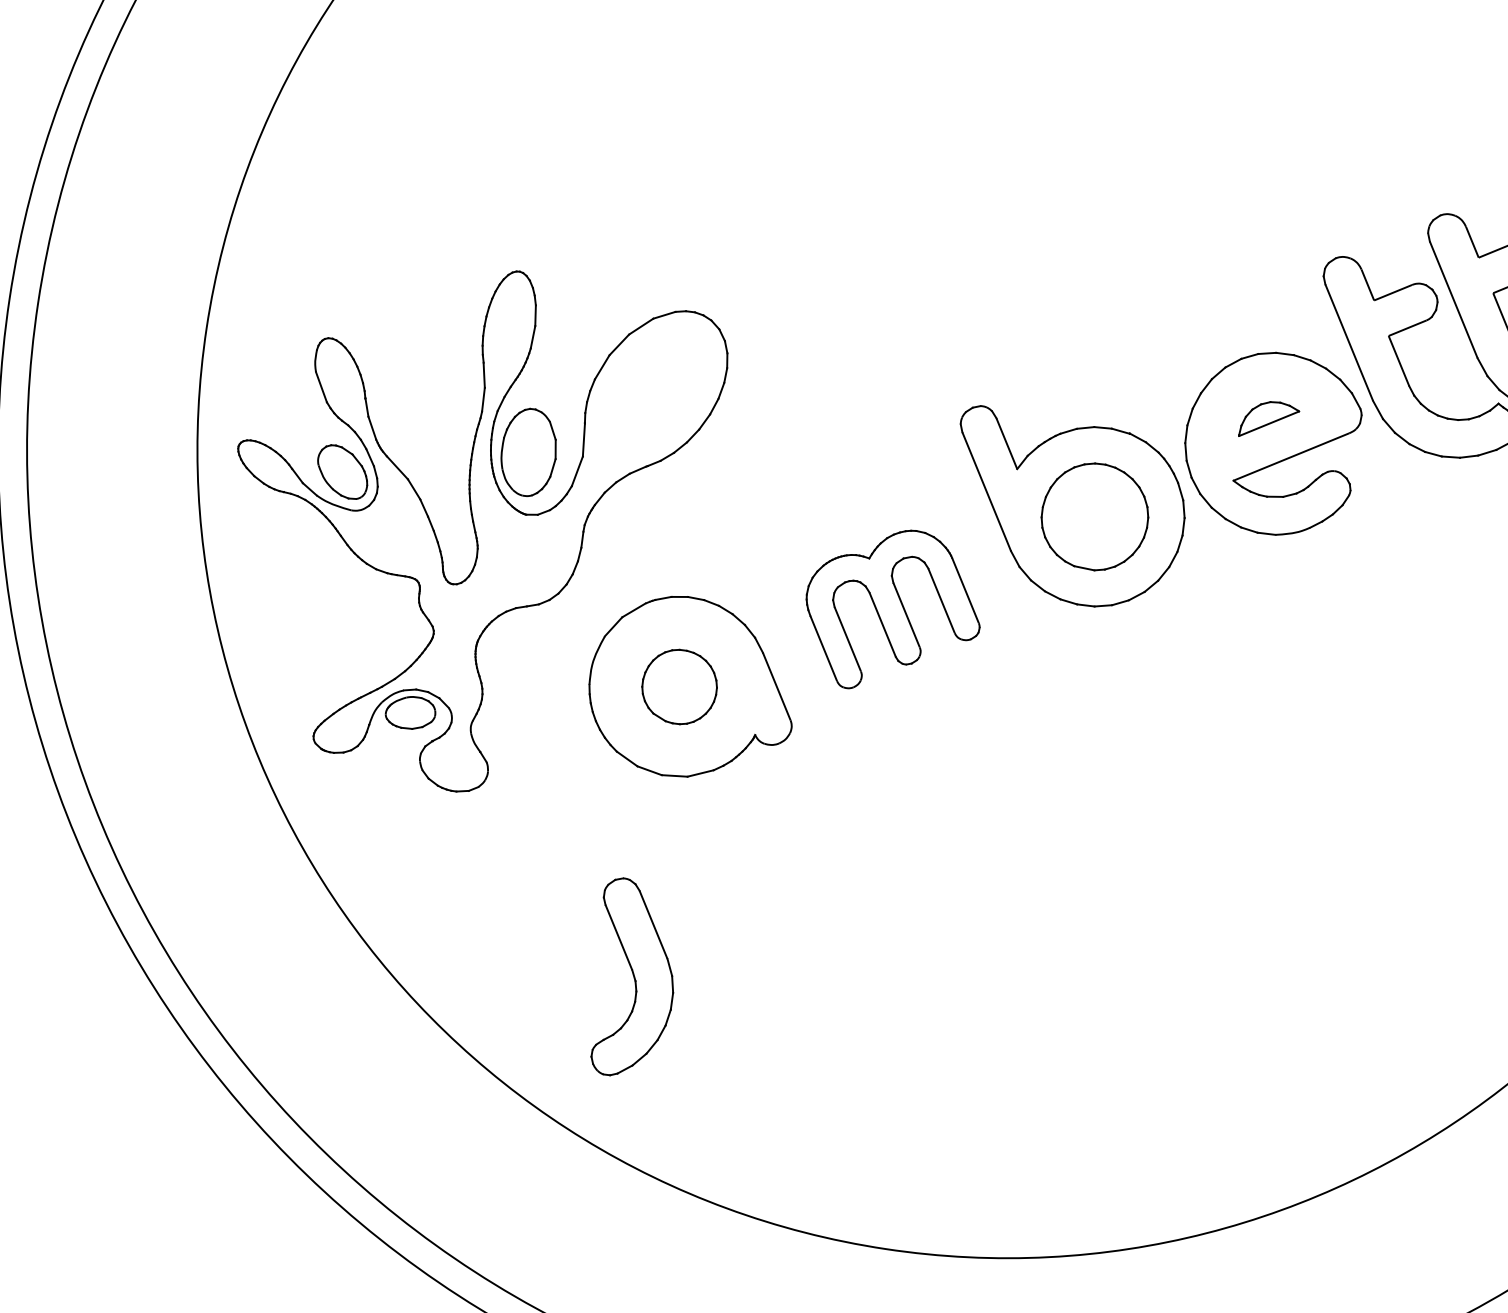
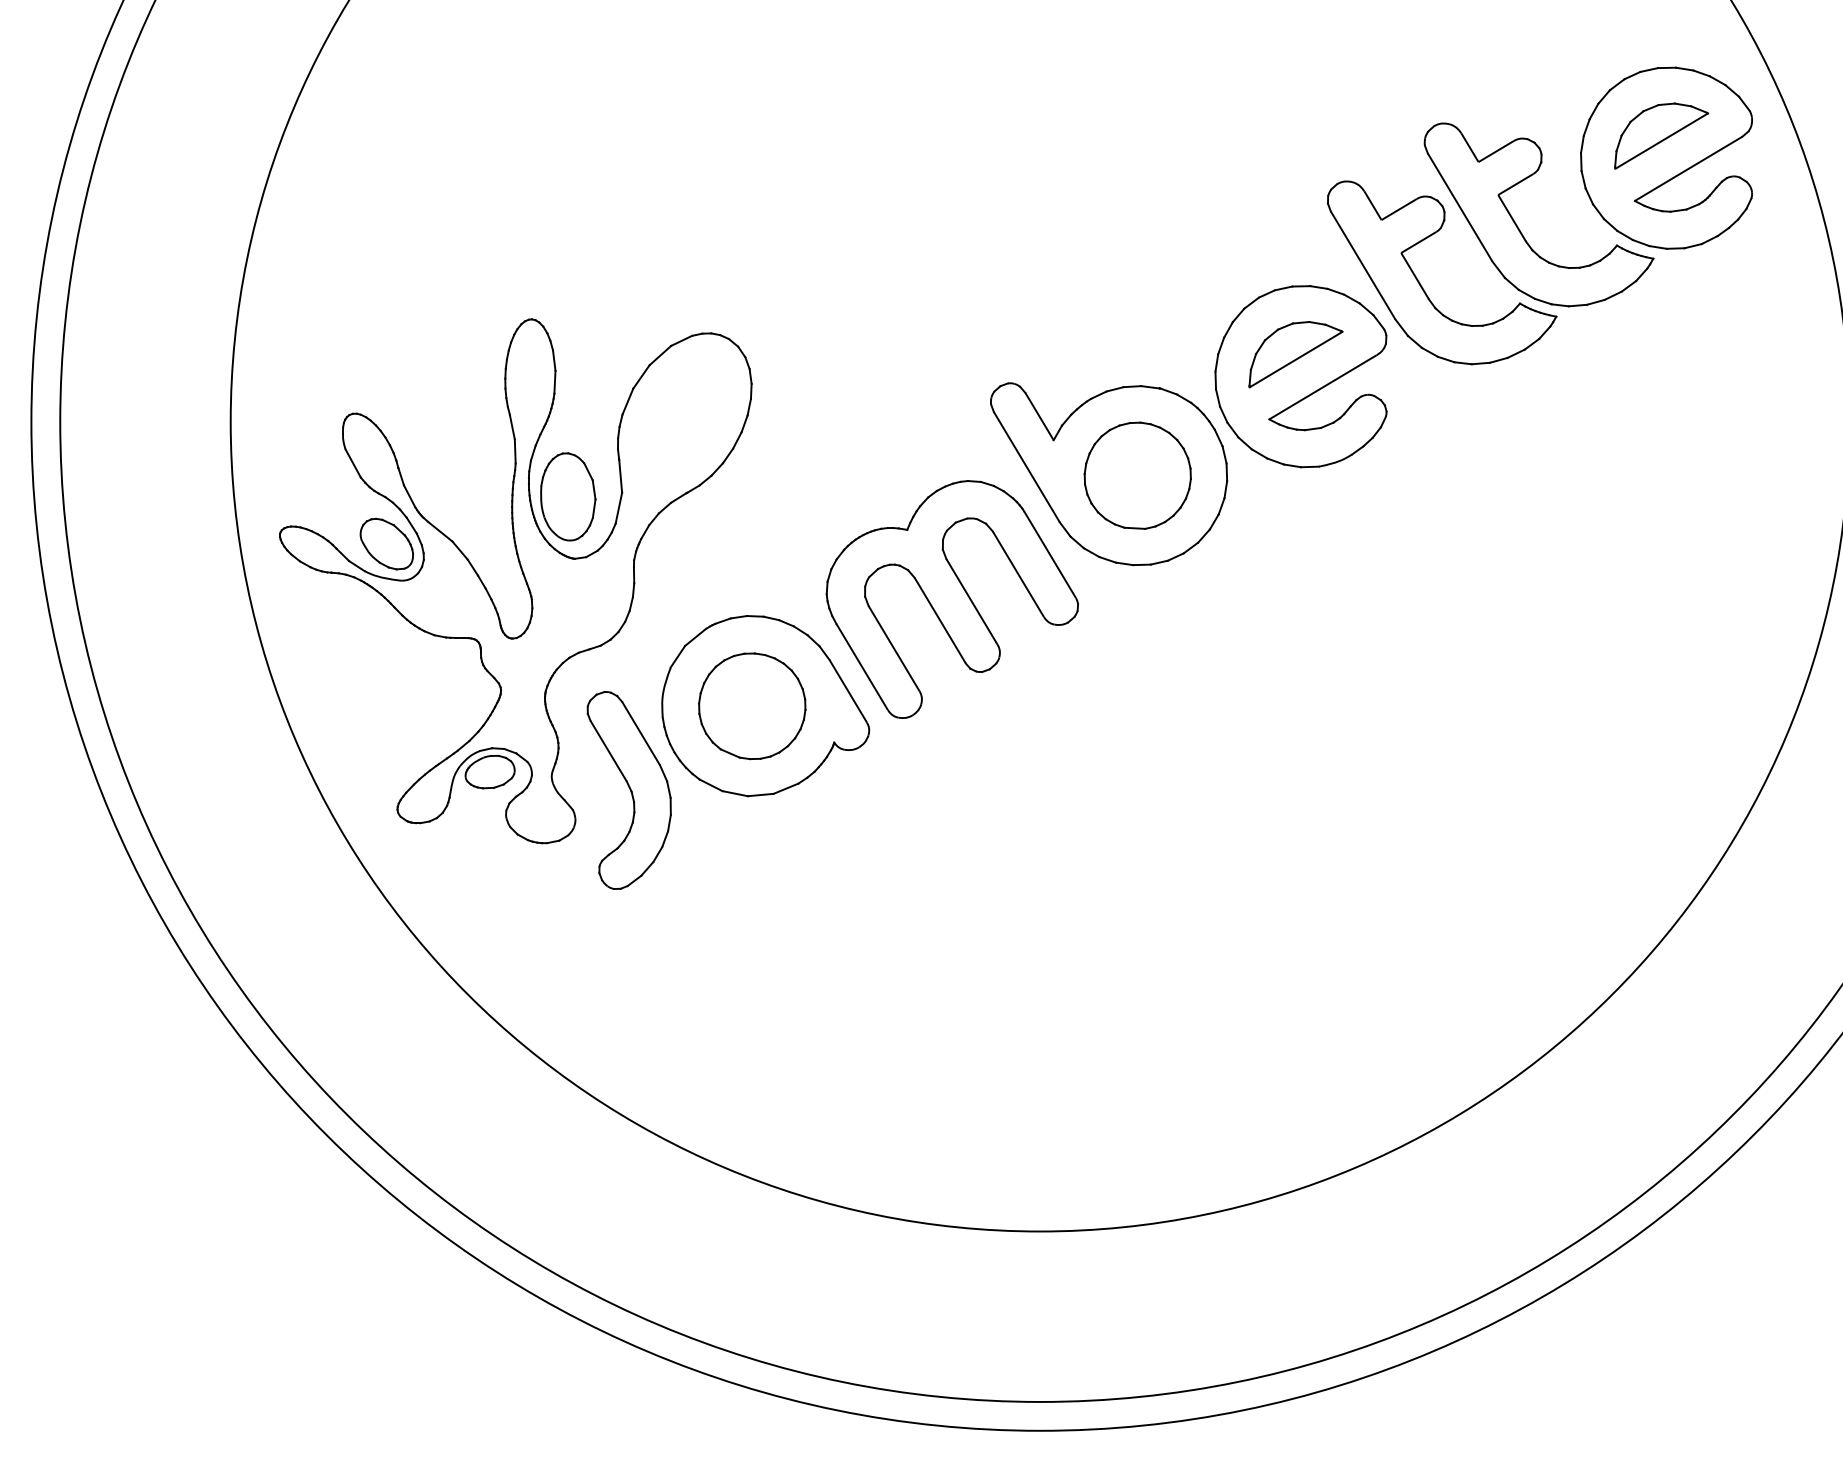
part: (1269, 420) -> (1295, 354), size x1.67
part: (892, 611) -> (951, 599), size x1.43
part: (679, 687) -> (752, 706), size x1.43
part: (632, 979) -> (628, 790), moved

